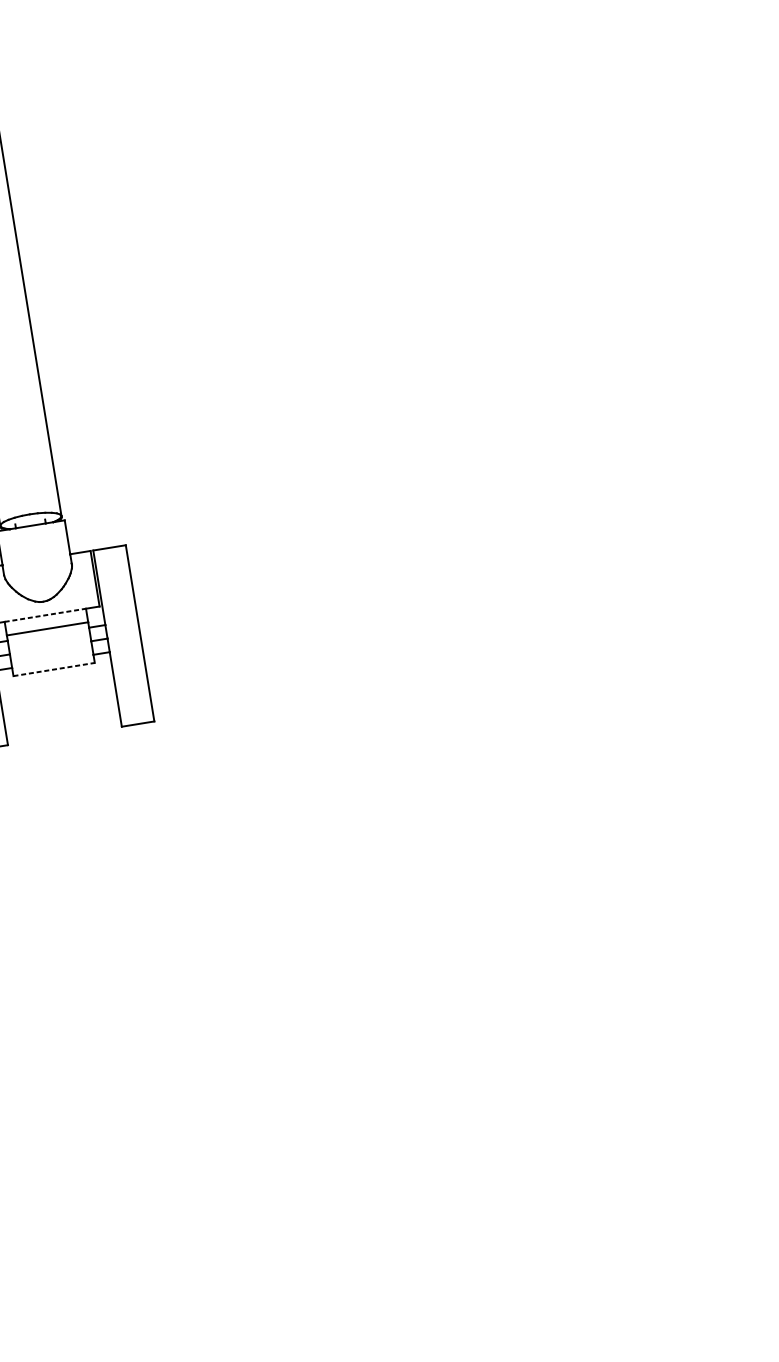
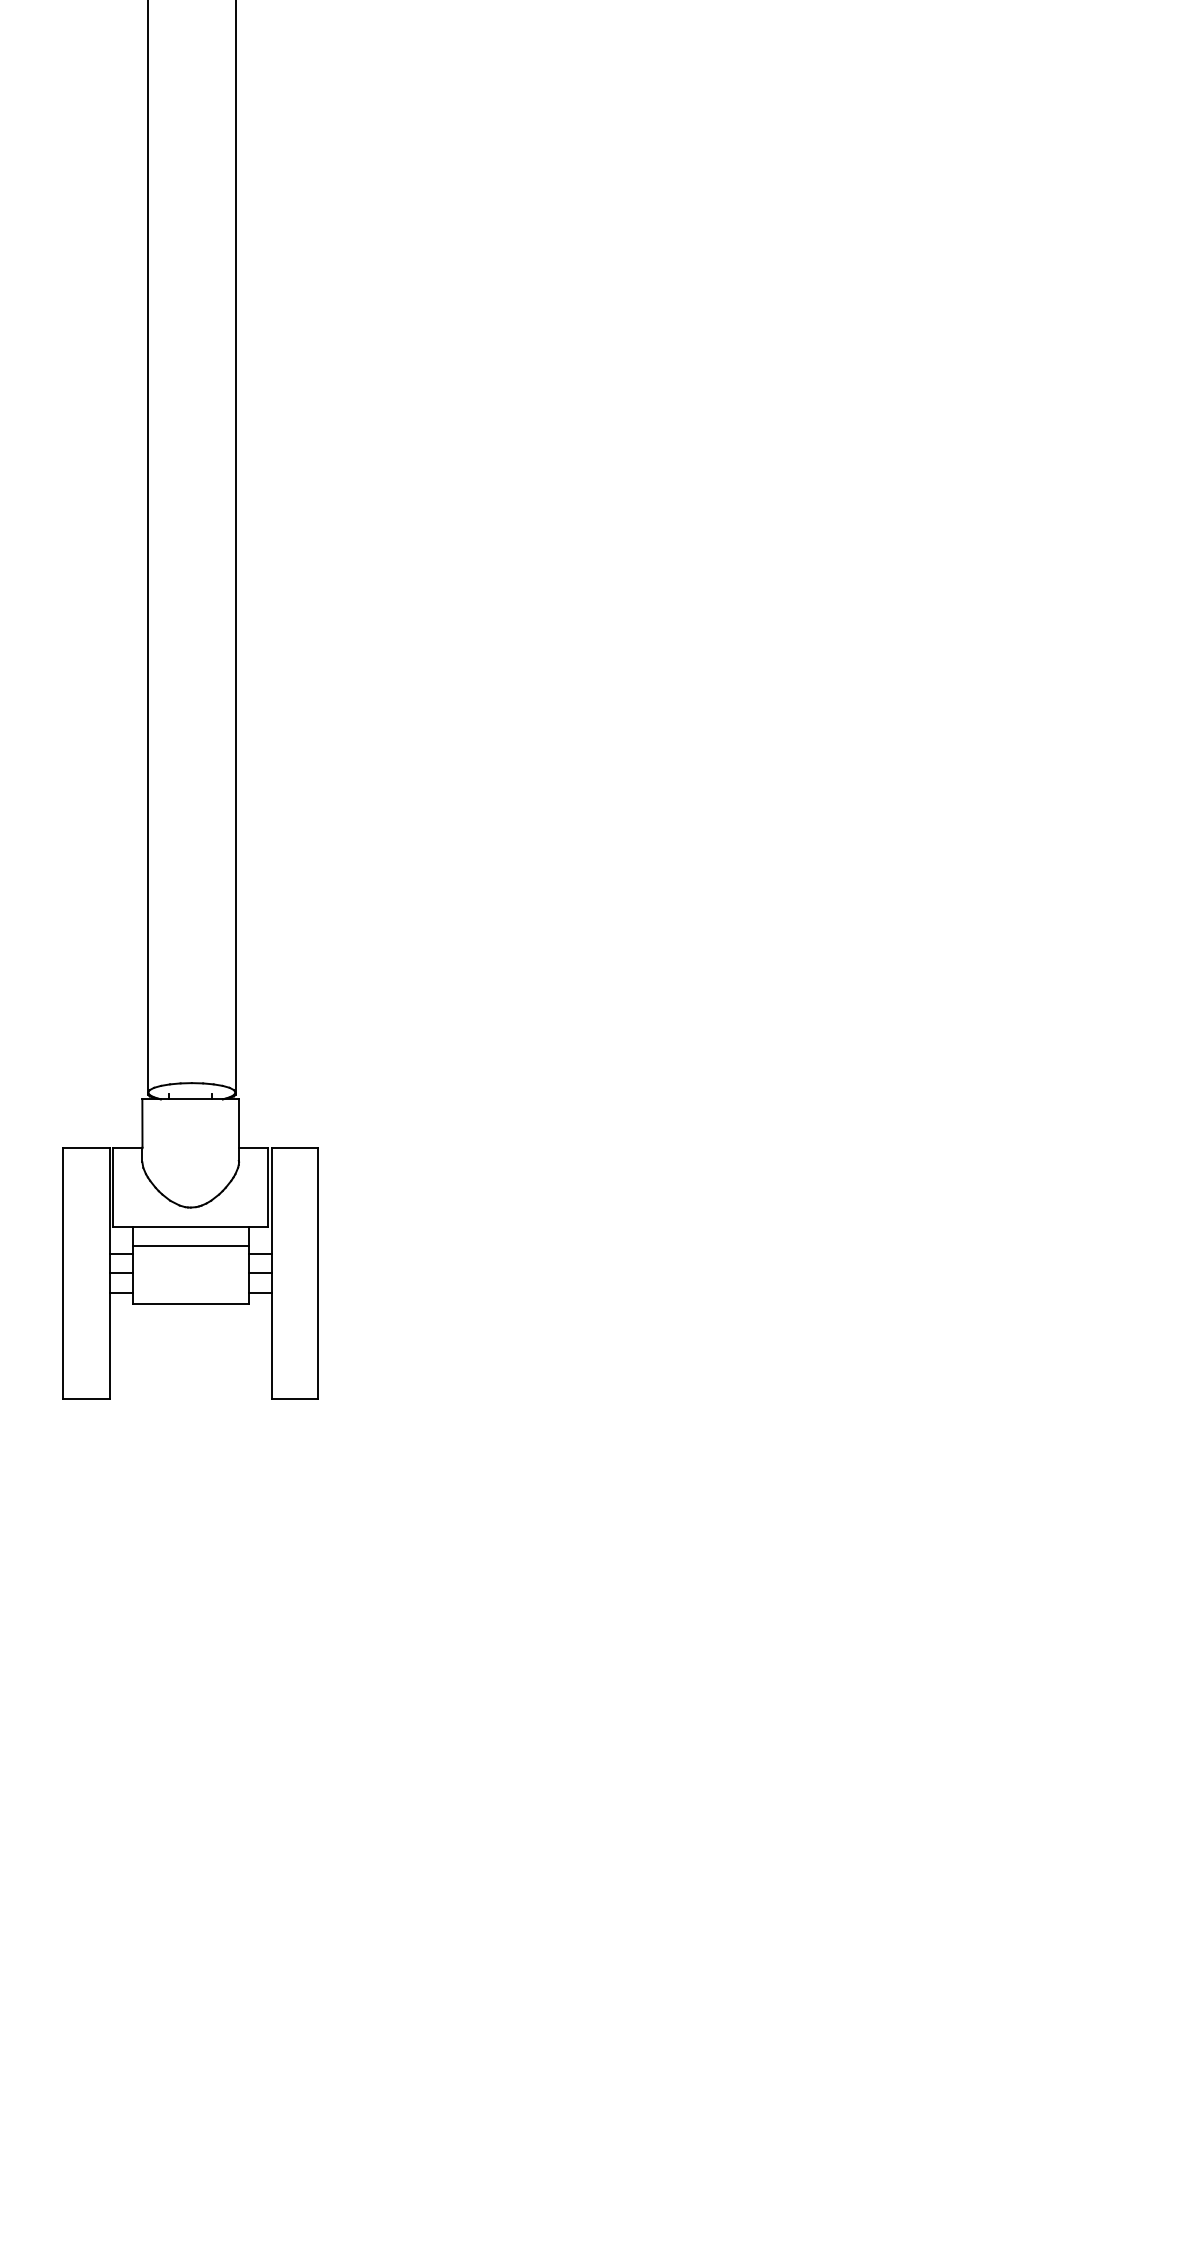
line: (45, 614) -> (191, 1226), dashed -> solid
line: (54, 669) -> (191, 1304), dashed -> solid

